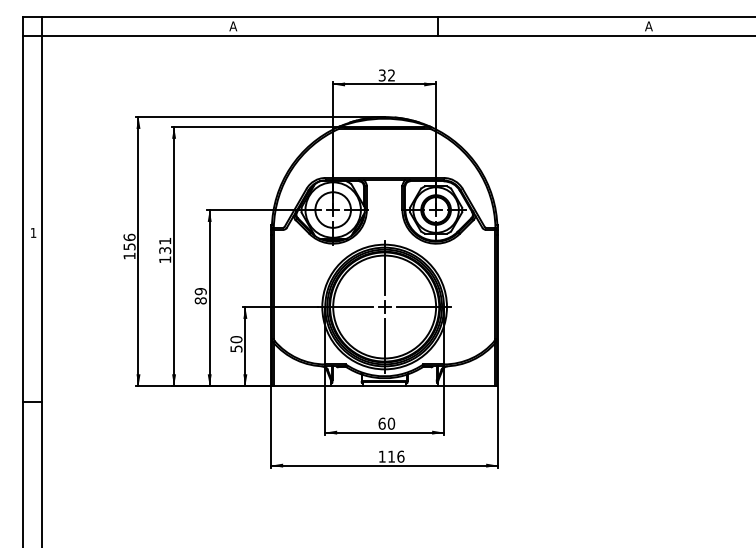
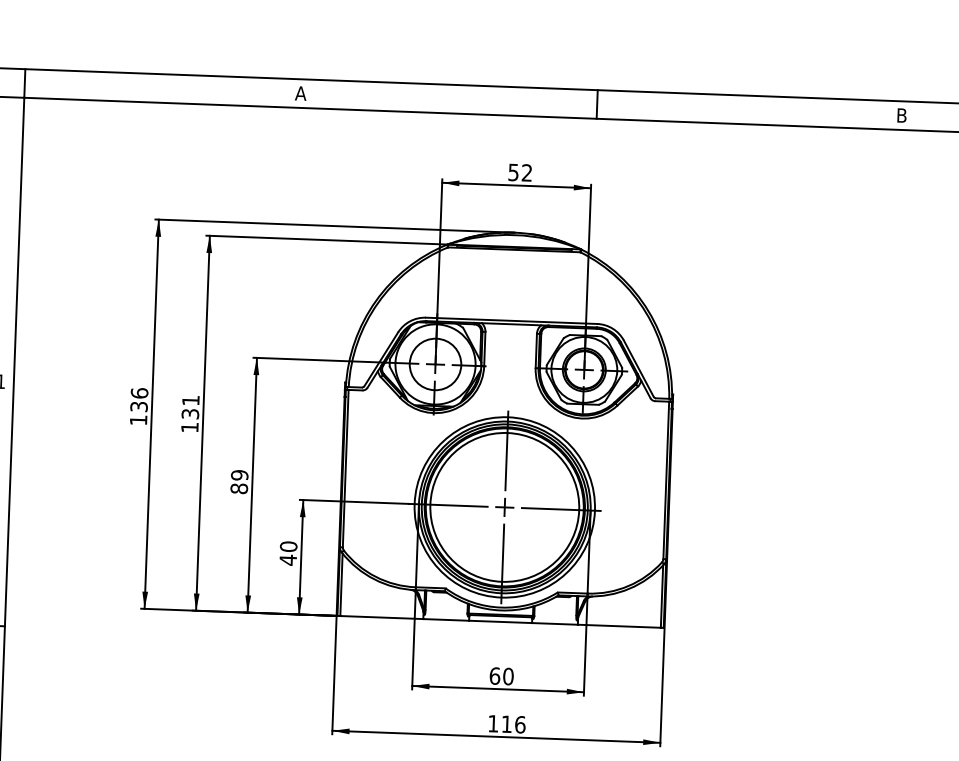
text: (648, 26) -> (901, 115), A -> B
text: (382, 74) -> (514, 171), 32 -> 52
text: (128, 246) -> (137, 406), 156 -> 136
text: (236, 348) -> (288, 559), 50 -> 40

